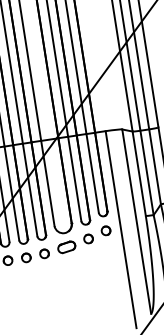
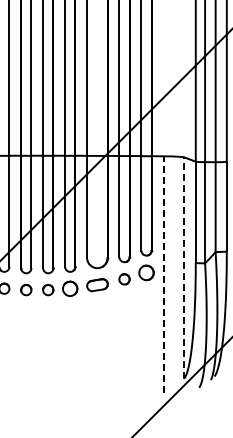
line: (137, 221) -> (184, 267), solid -> dashed
line: (121, 228) -> (164, 273), solid -> dashed
part: (106, 231) -> (146, 273), size x1.4
part: (44, 253) -> (70, 288), size x1.4

